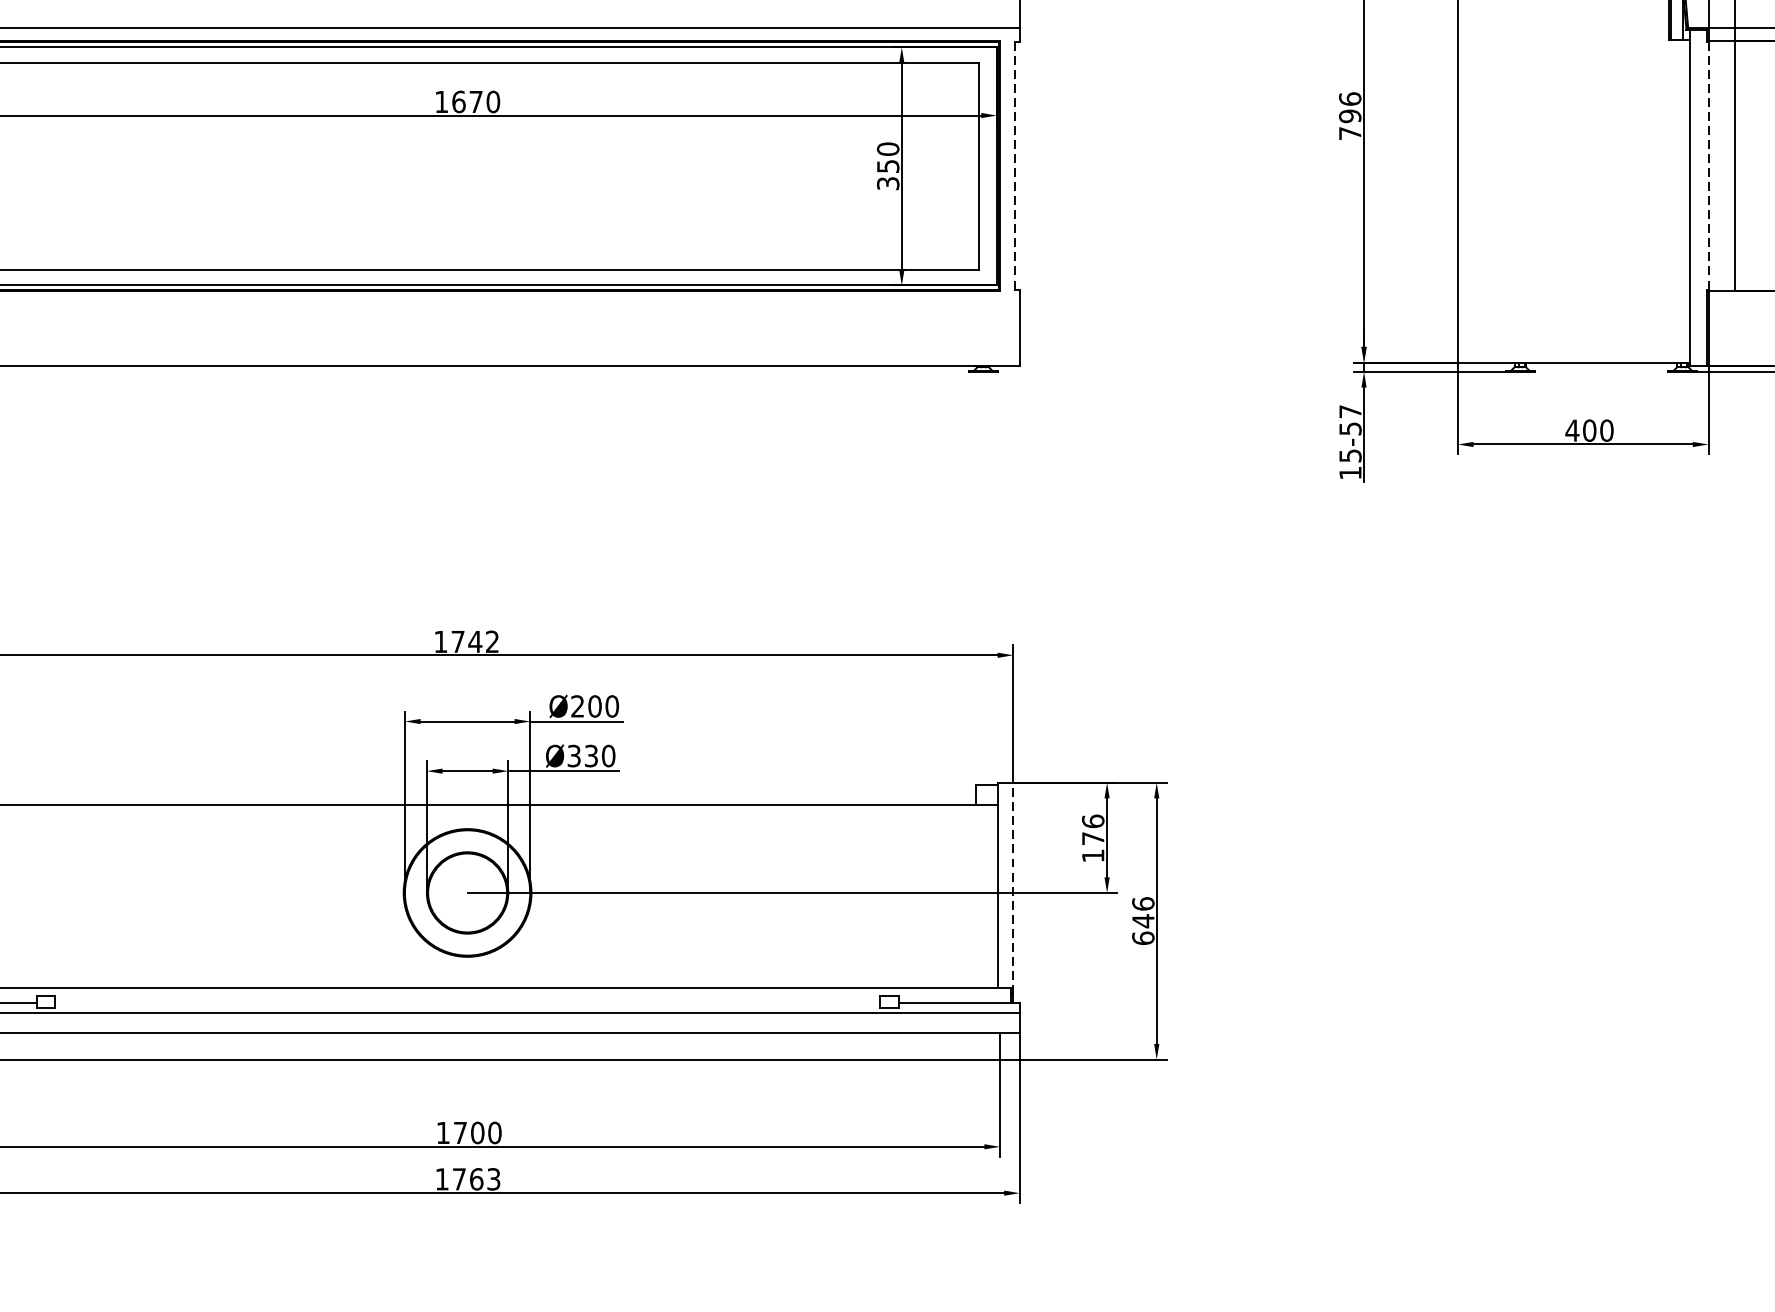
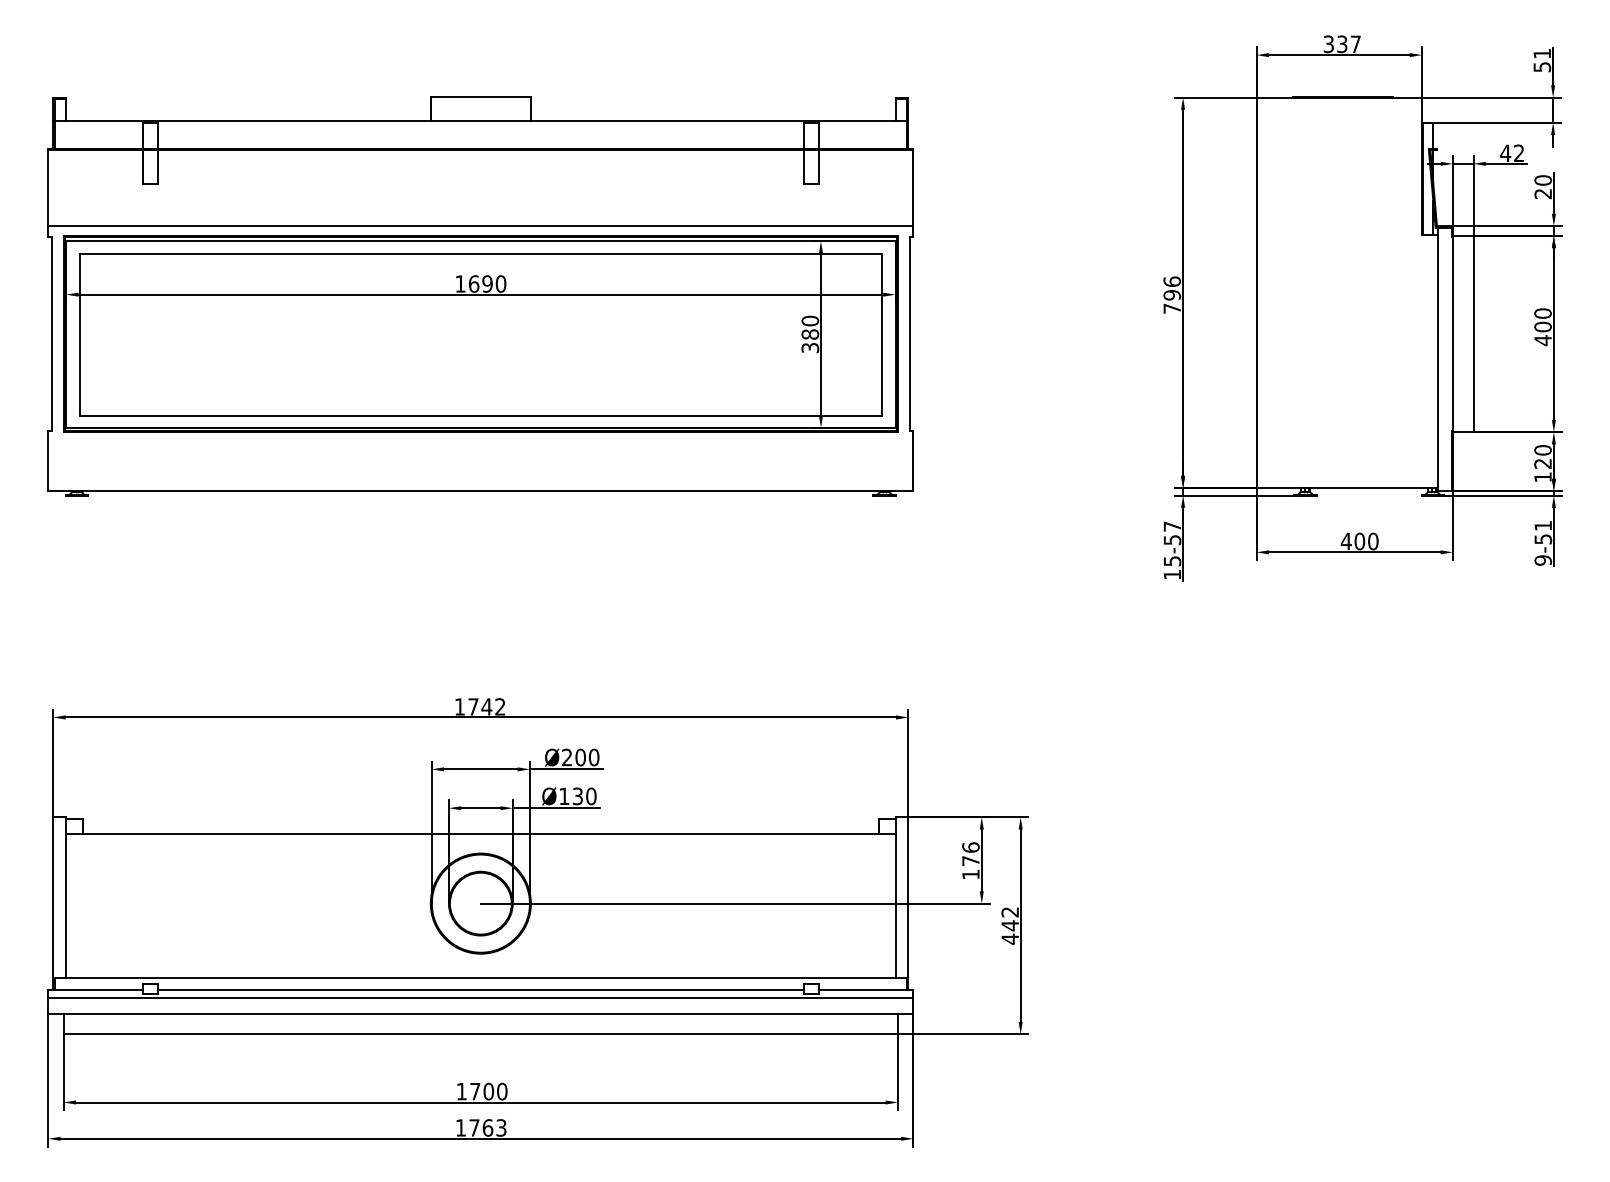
text: (476, 101) -> (487, 283), 1670 -> 1690
text: (888, 166) -> (810, 334), 350 -> 380
line: (1014, 166) -> (909, 334), dashed -> solid
line: (1707, 166) -> (1452, 334), dashed -> solid
text: (574, 756) -> (564, 796), Ø330 -> Ø130
line: (1013, 887) -> (908, 899), dashed -> solid
text: (1143, 920) -> (1010, 925), 646 -> 442
line: (467, 1002) -> (480, 989), added

